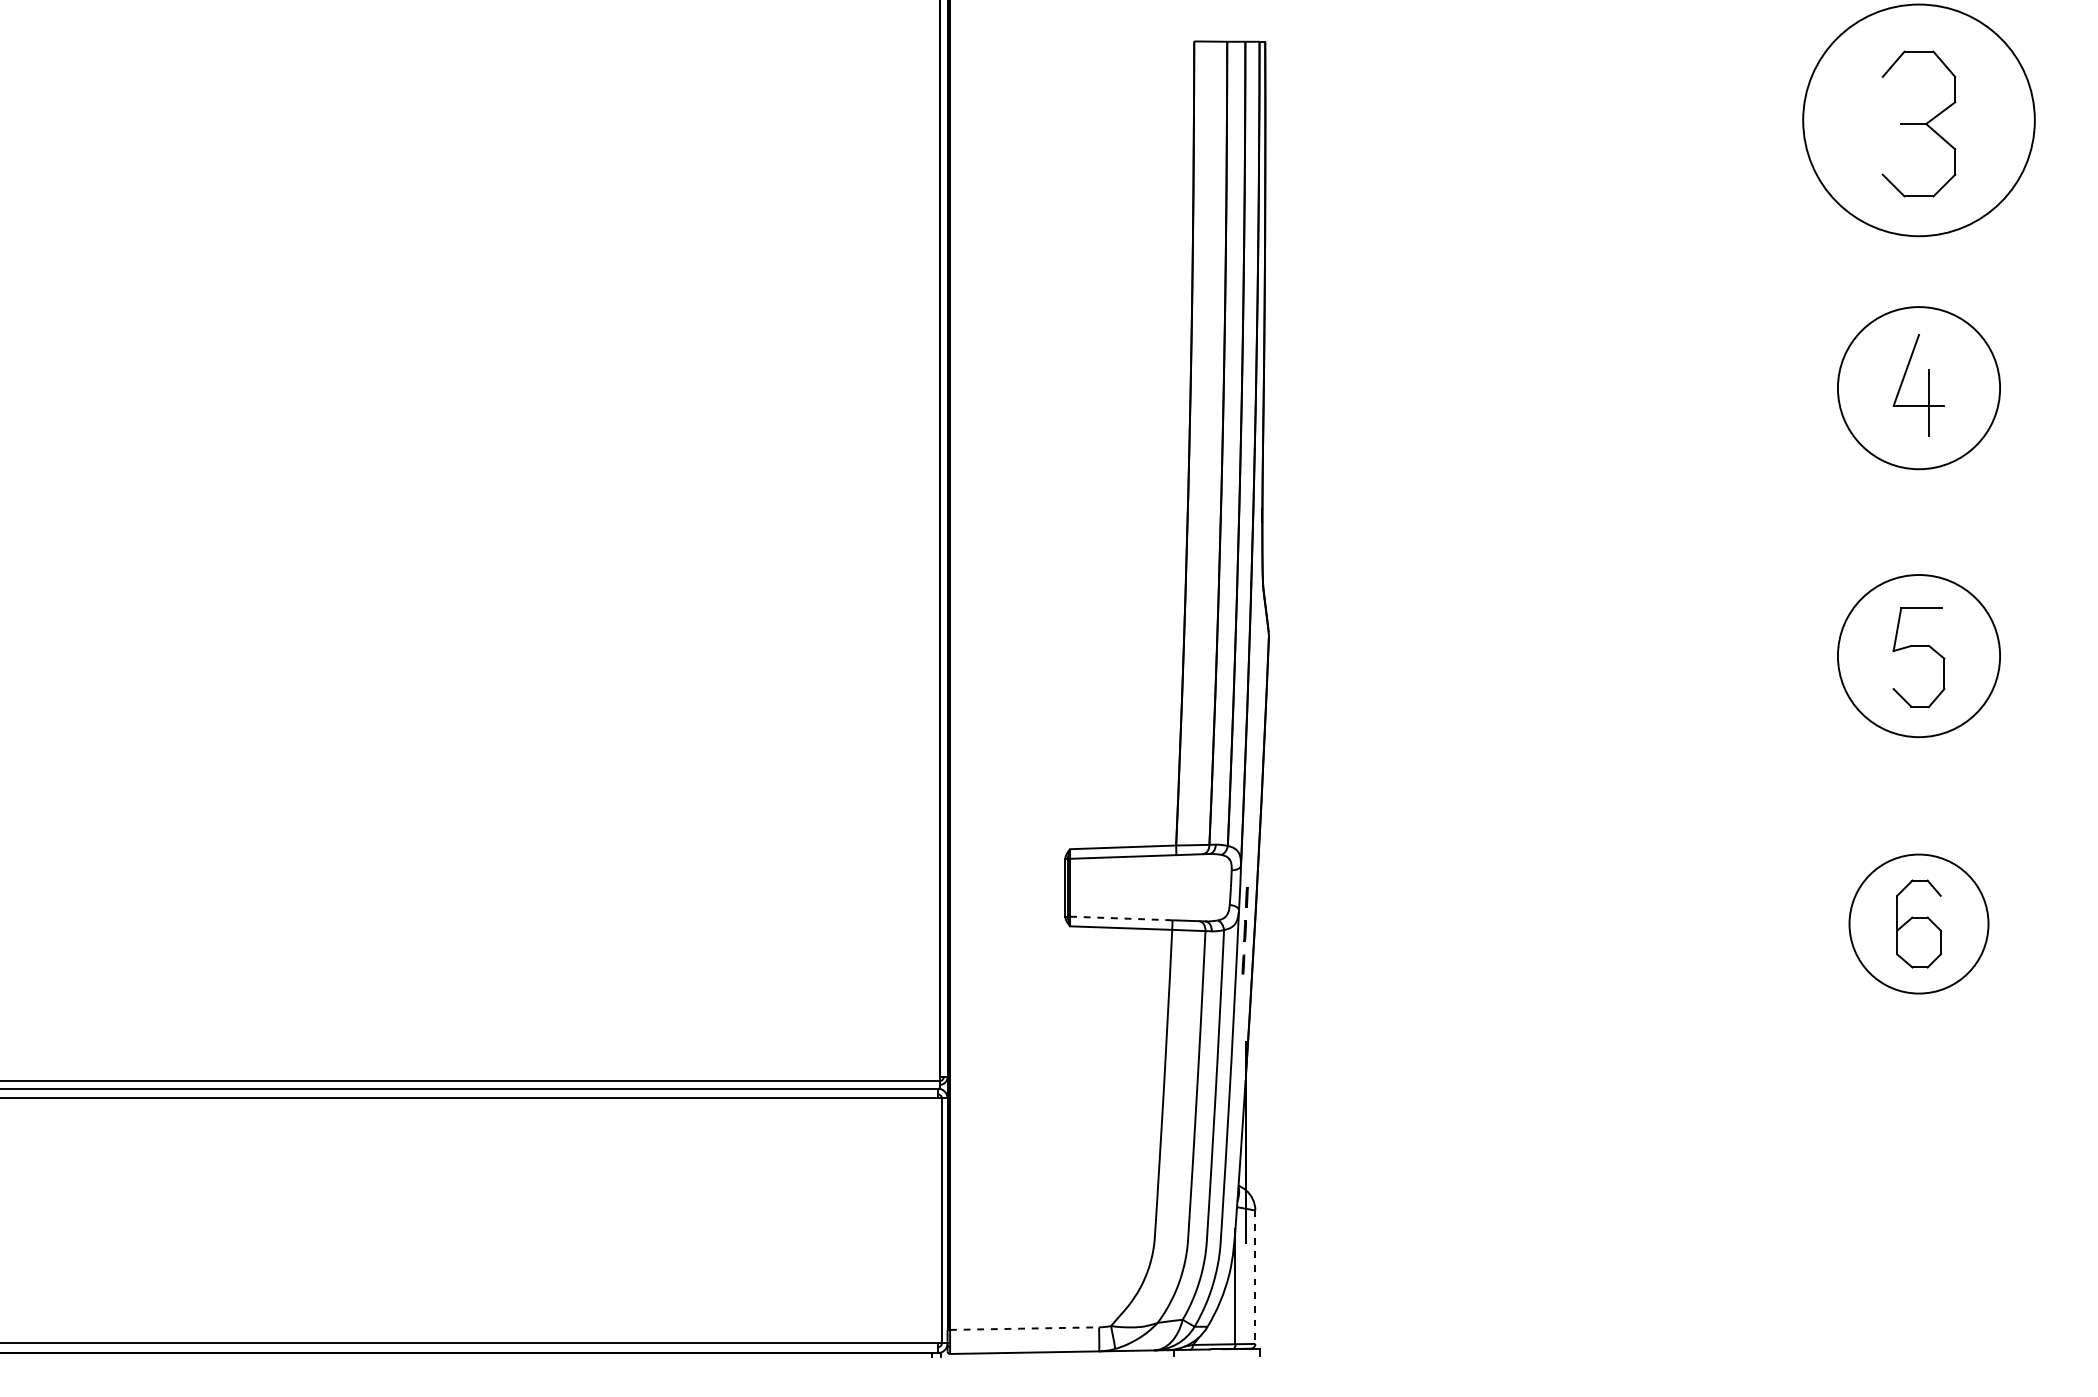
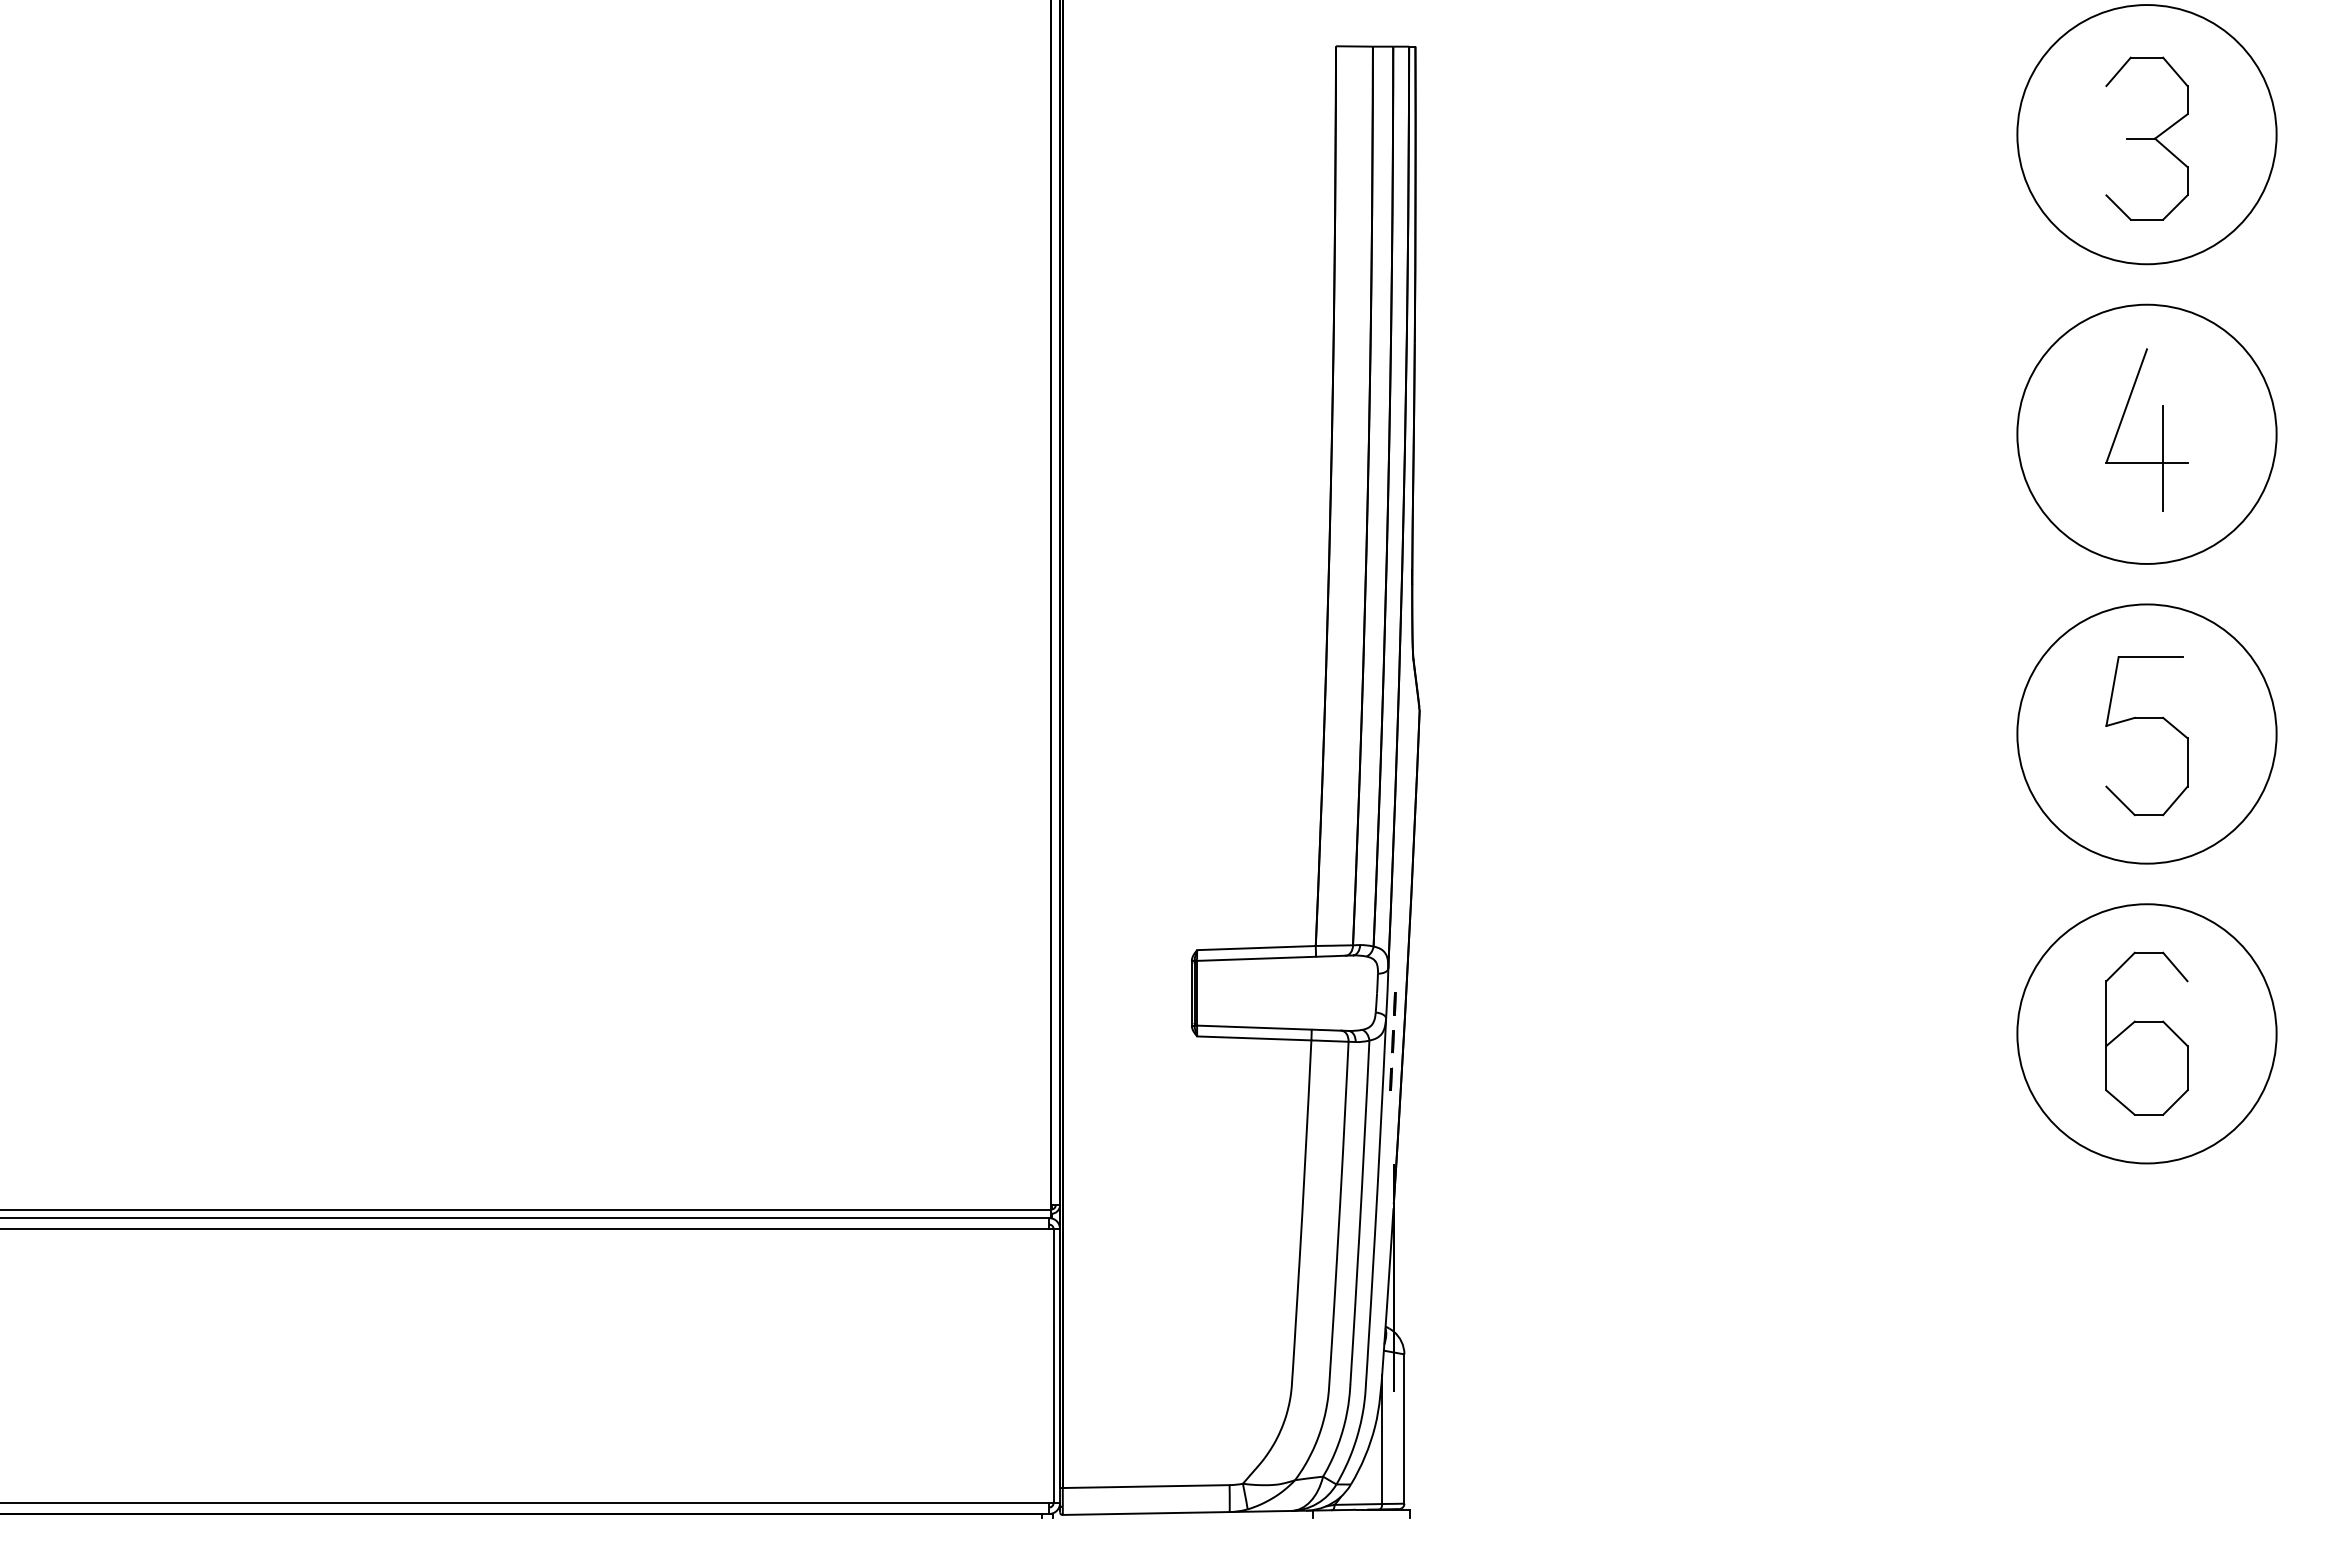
part: (1918, 387) -> (2146, 433), size x1.43
part: (1918, 655) -> (2146, 733), size x1.43
line: (1121, 918) -> (1254, 1027), dashed -> solid
part: (1918, 923) -> (2146, 1033), size x1.67
line: (1255, 1277) -> (1404, 1429), dashed -> solid
line: (1024, 1328) -> (1146, 1486), dashed -> solid

